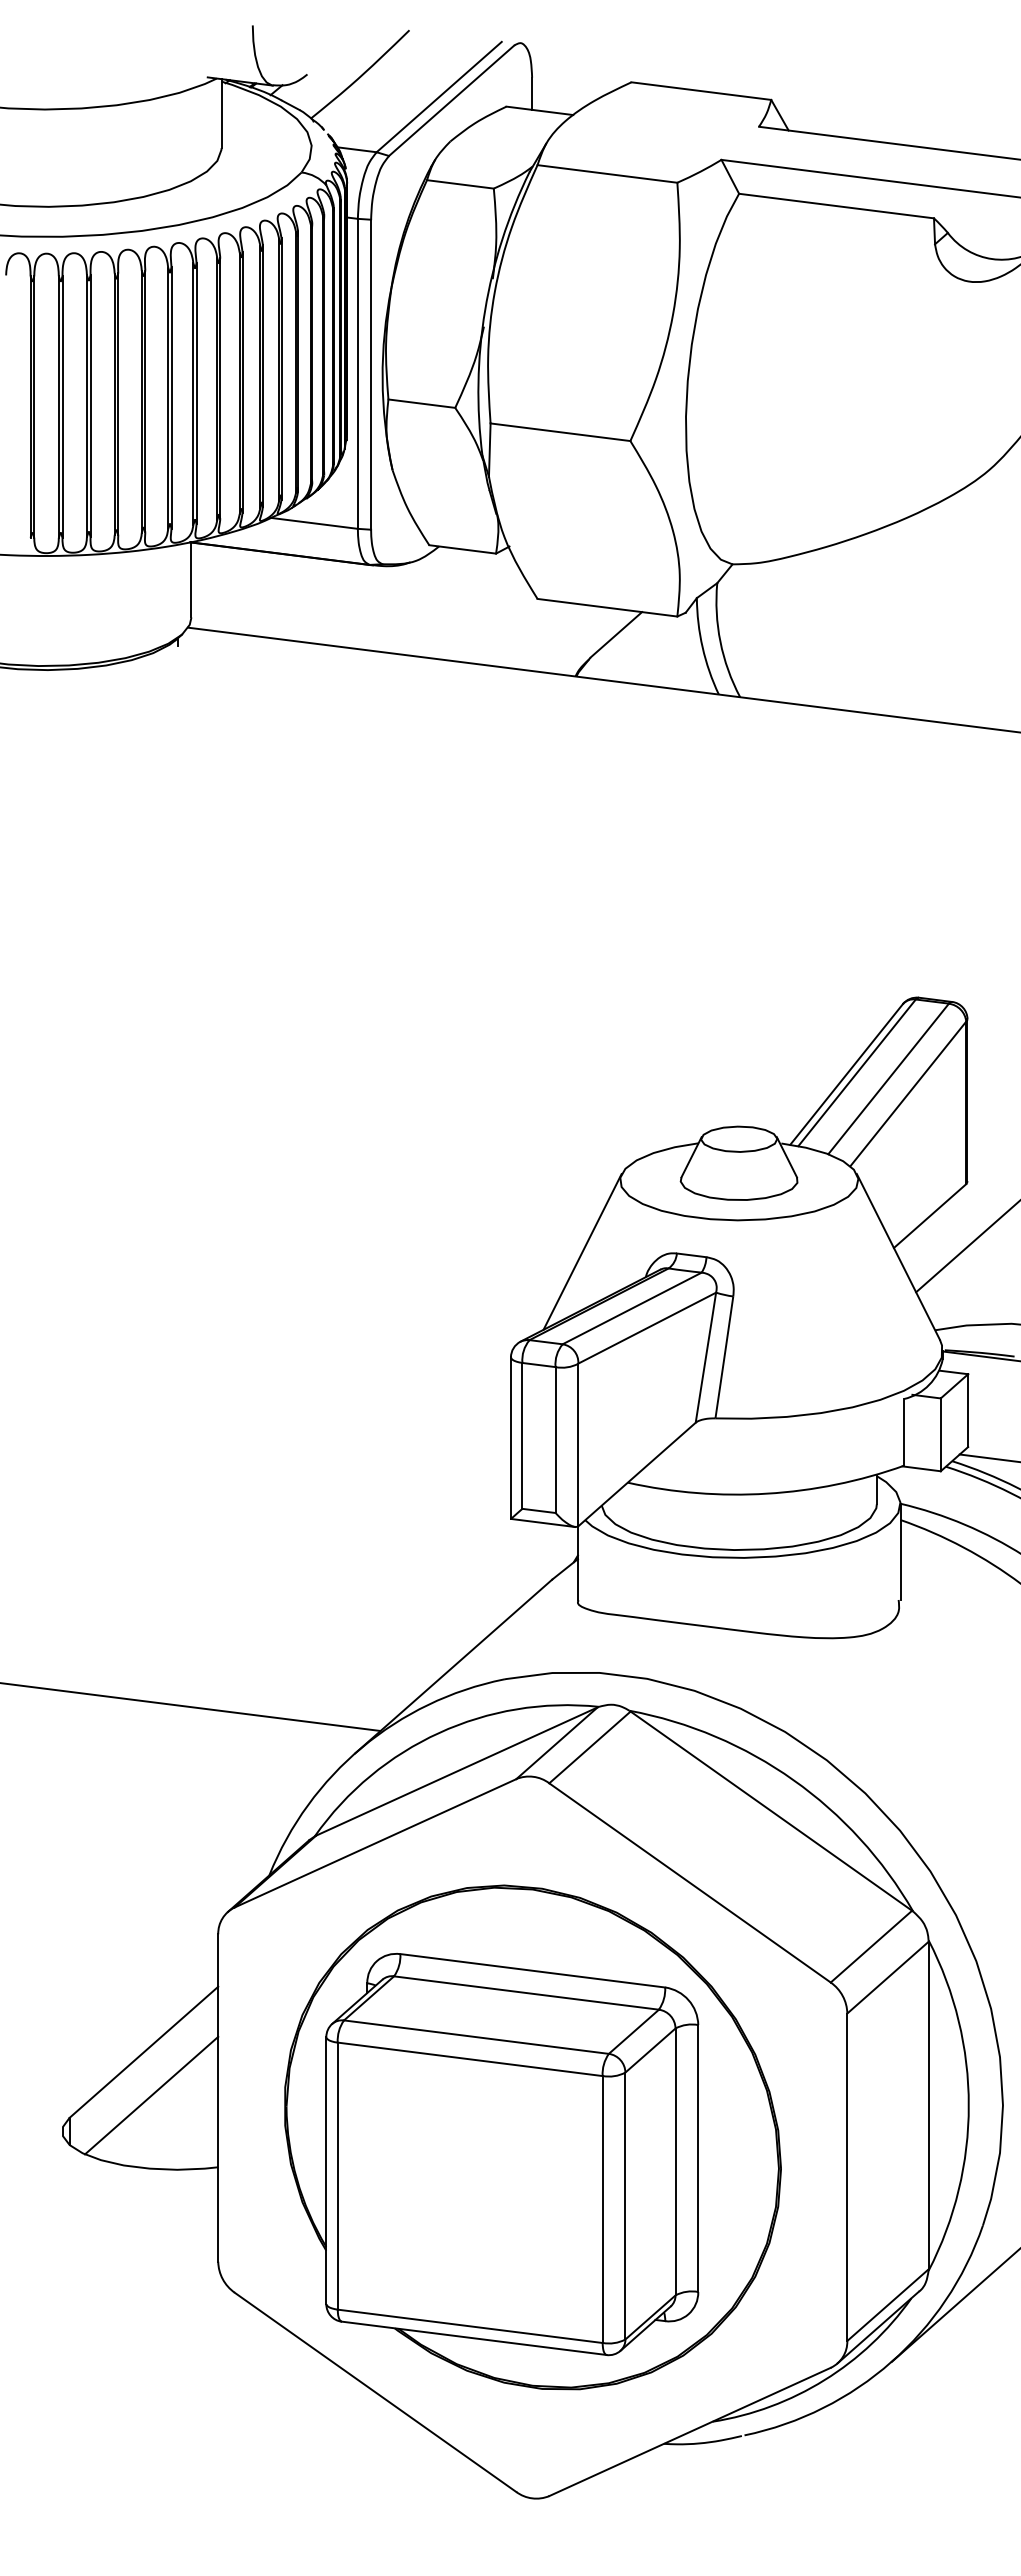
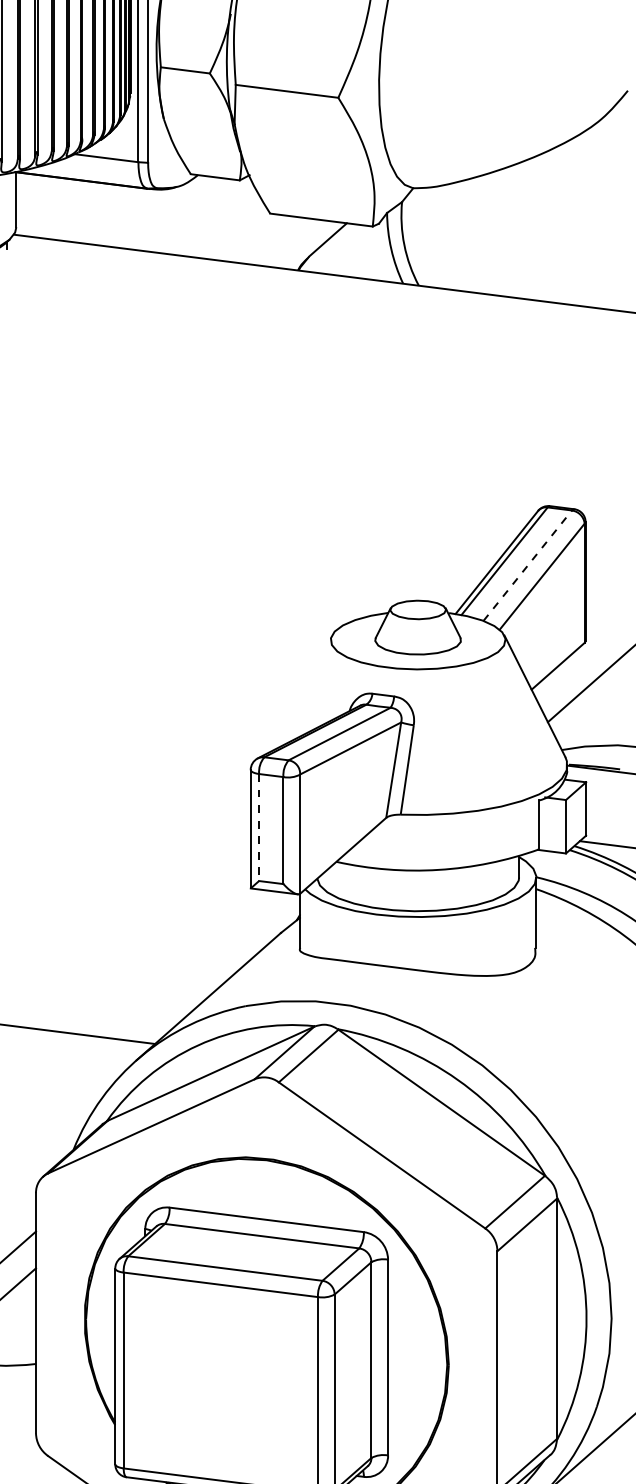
line: (888, 1078) -> (527, 565), solid -> dashed
line: (582, 1251) -> (303, 692), removed
line: (522, 1435) -> (259, 827), solid -> dashed

